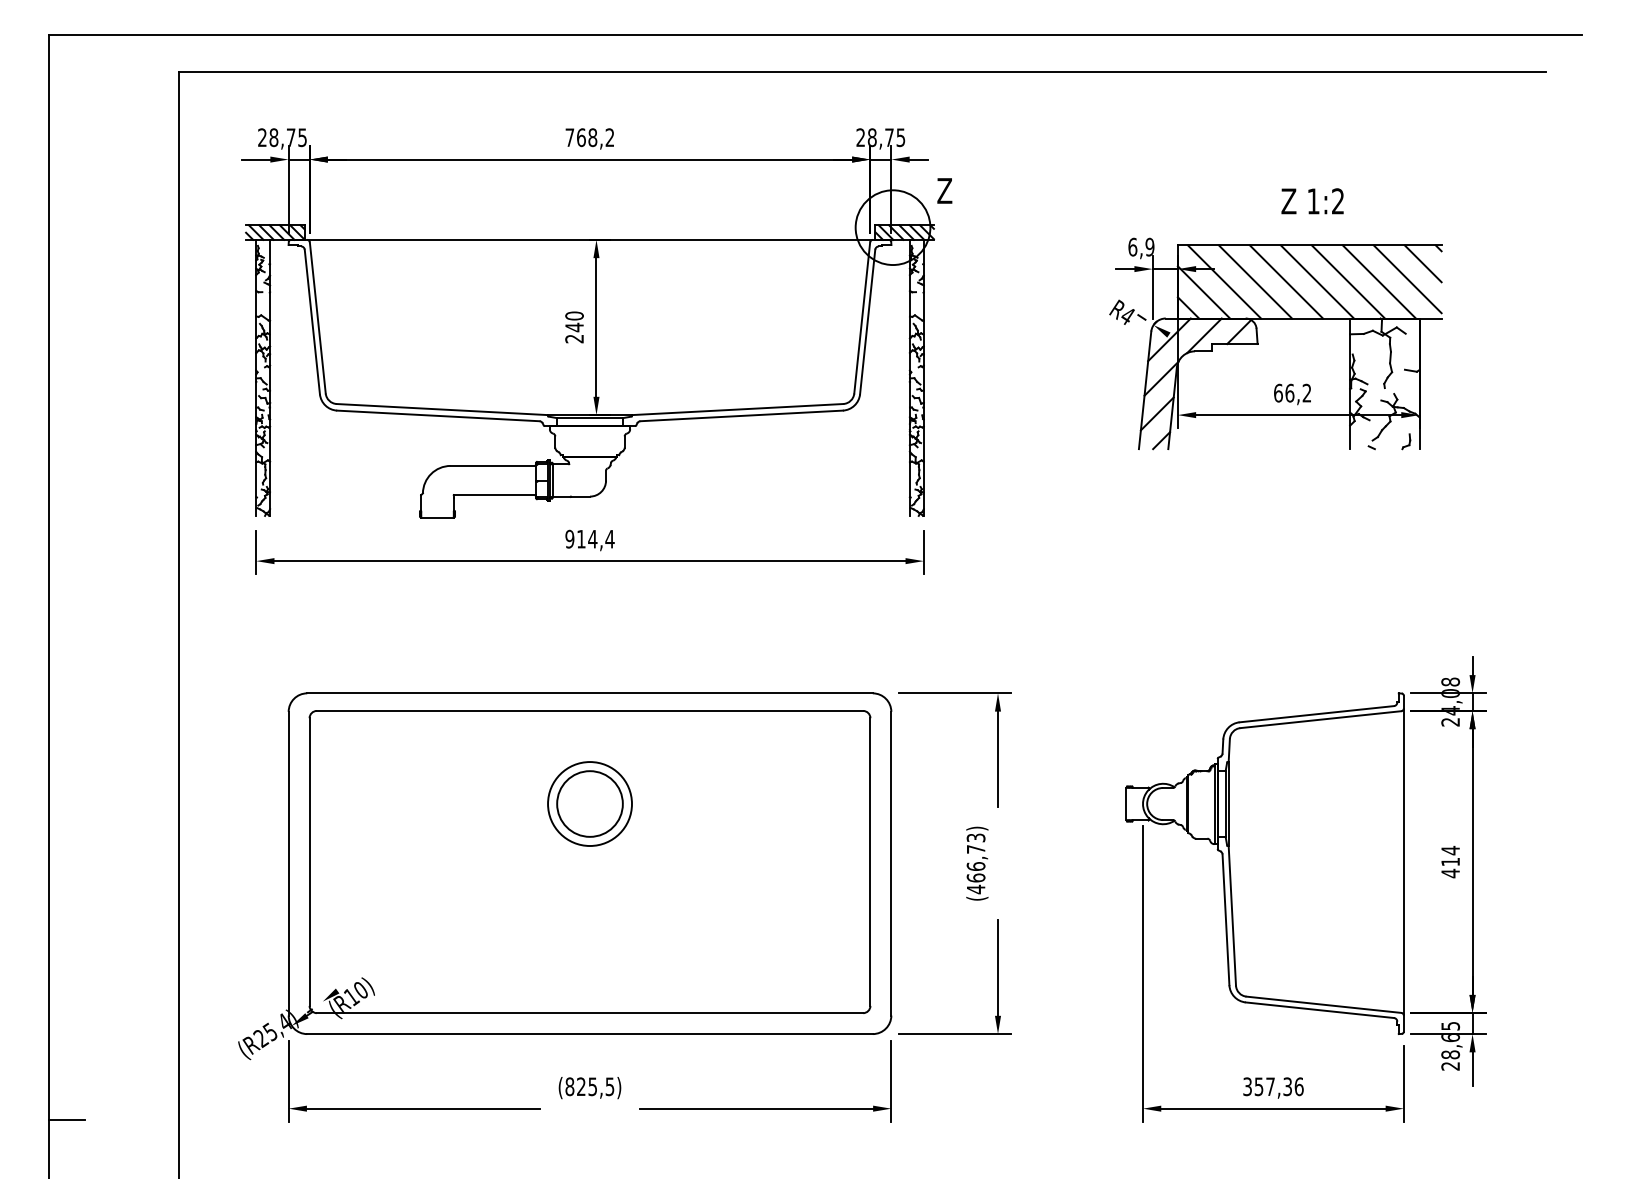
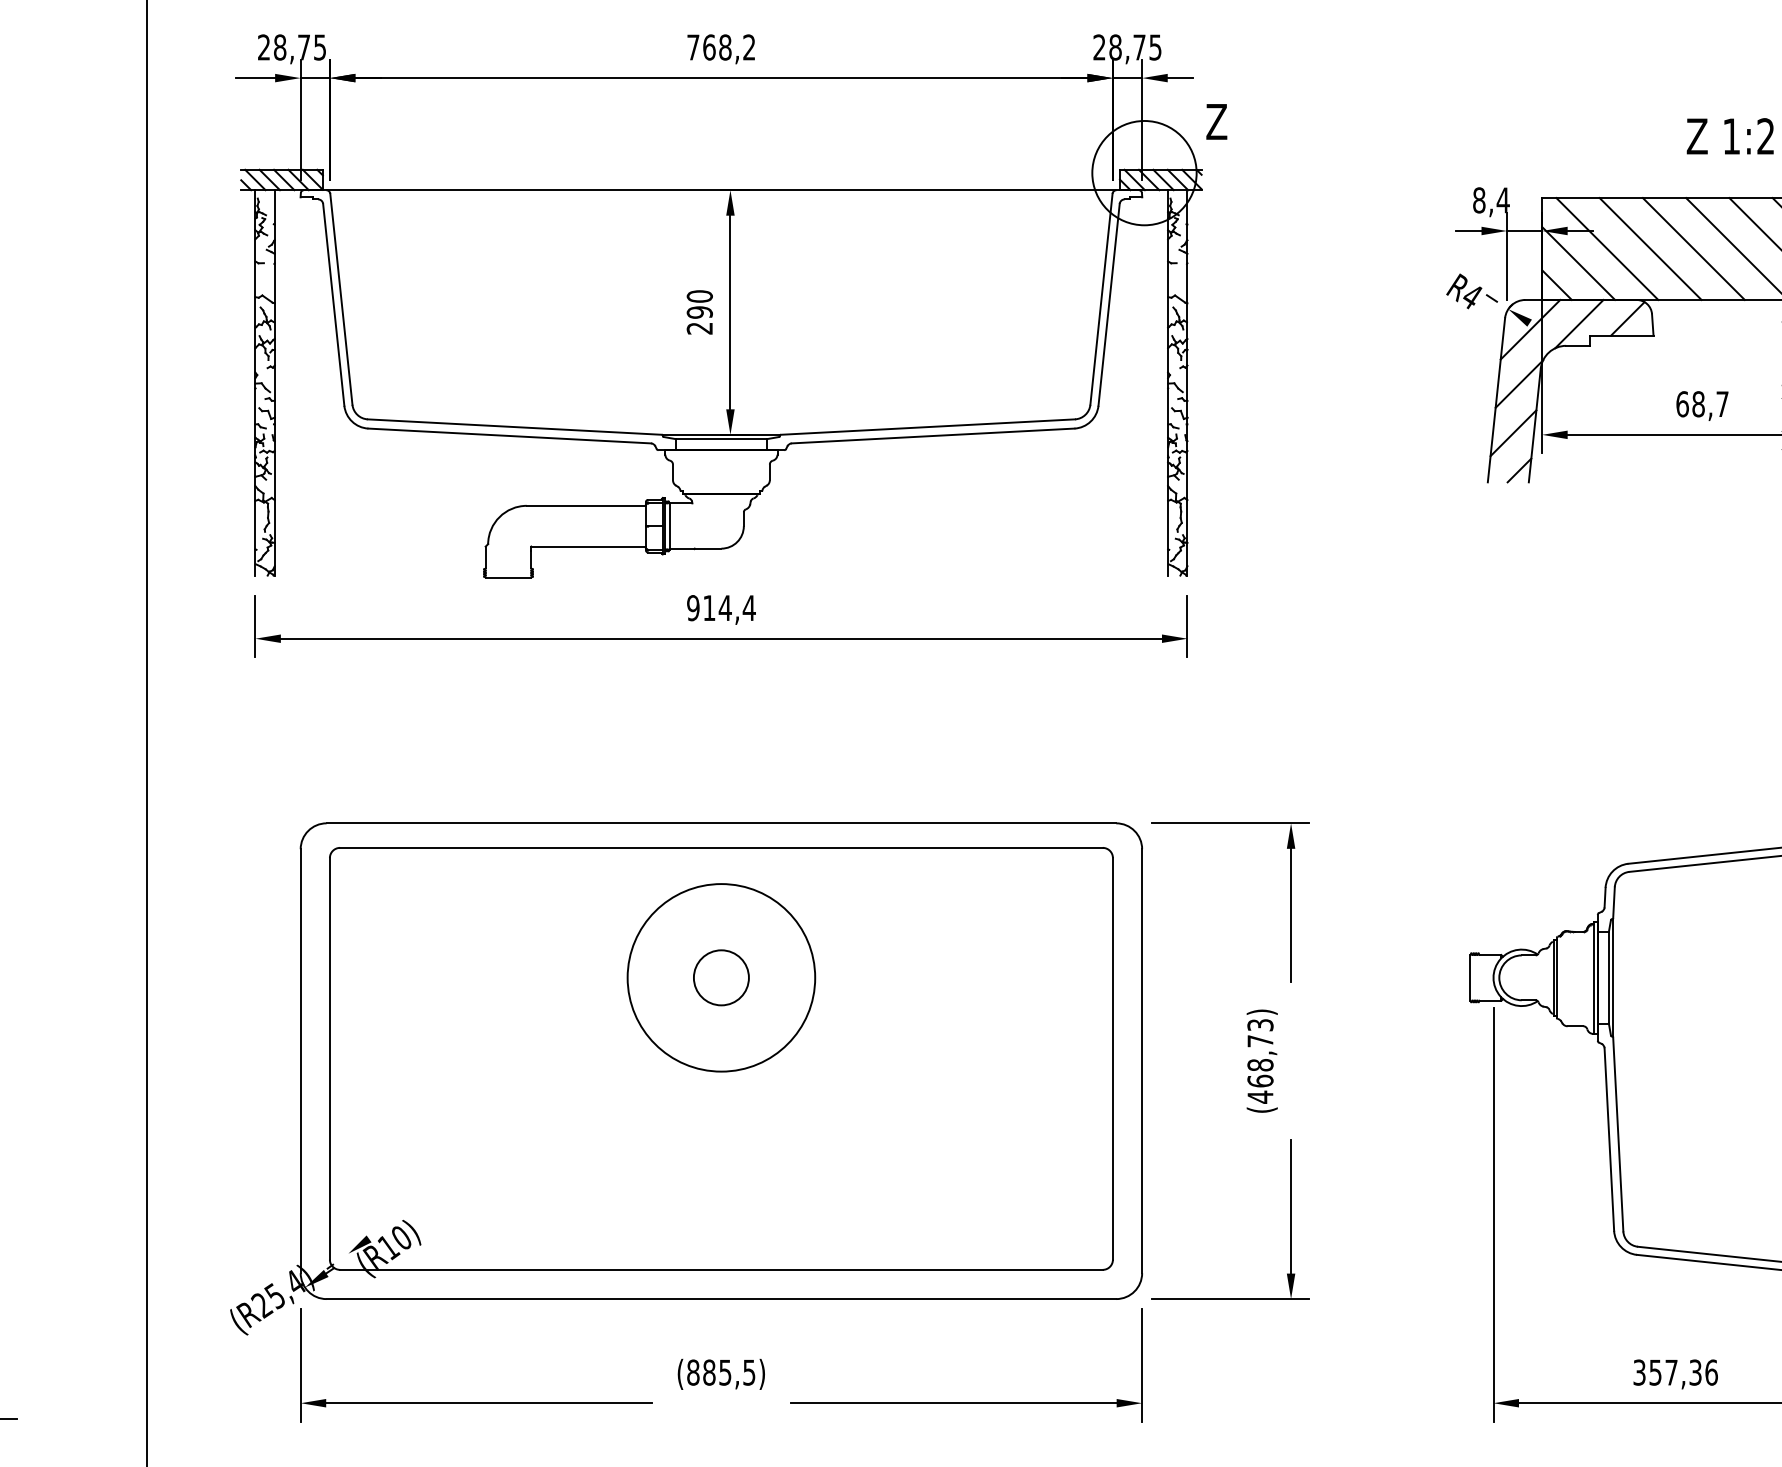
text: (1141, 246) -> (1491, 199), 6,9 -> 8,4
text: (574, 327) -> (699, 312), 240 -> 290
text: (1298, 392) -> (1710, 403), 66,2 -> 68,7
circle: (589, 803) -> (720, 977), size x0.6
circle: (590, 804) -> (722, 978), size x1.6
text: (975, 866) -> (1259, 1065), 466,73) -> 468,73)
text: (581, 1086) -> (709, 1372), 825,5) -> 885,5)

